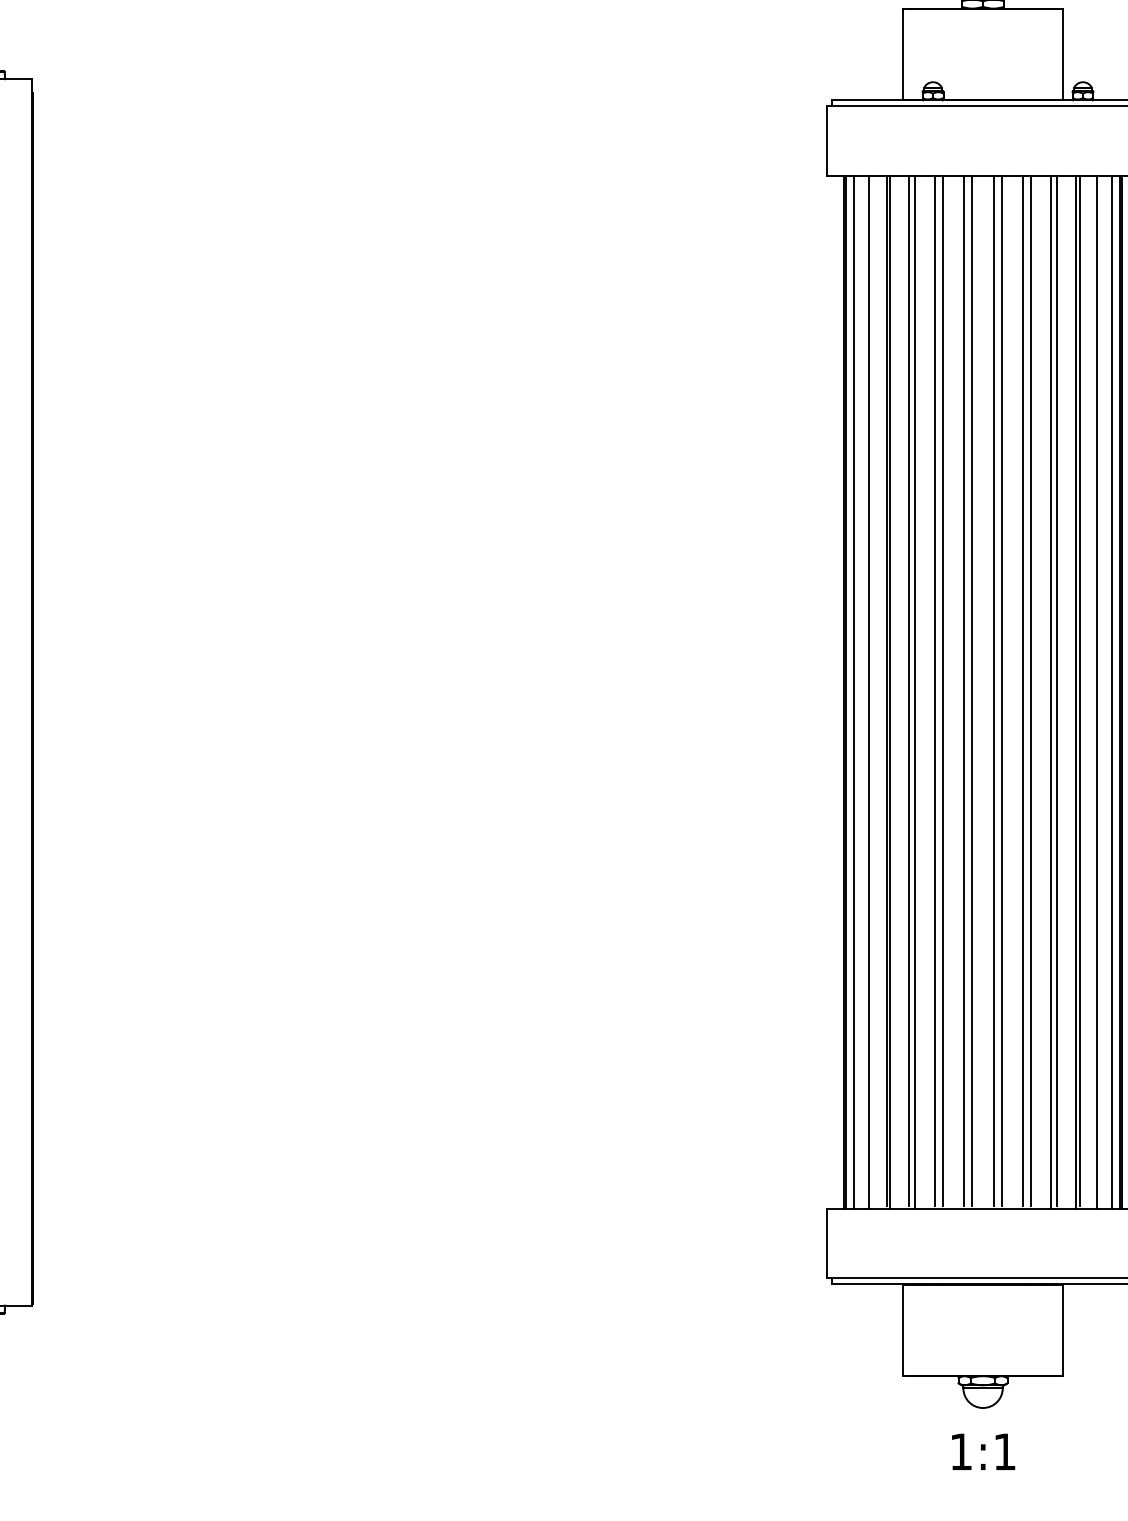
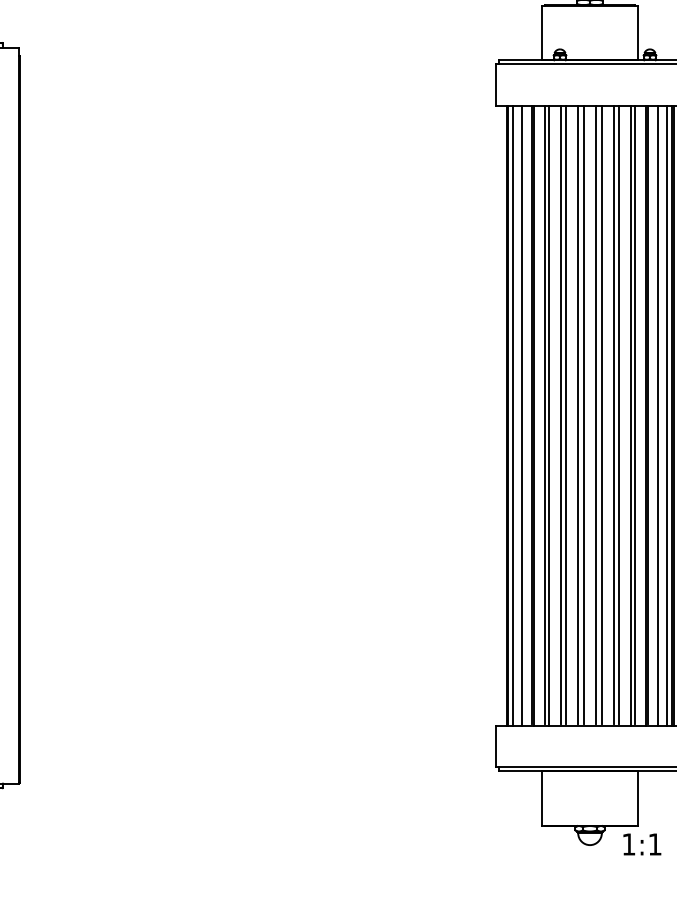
text: (983, 1451) -> (642, 844), moved

